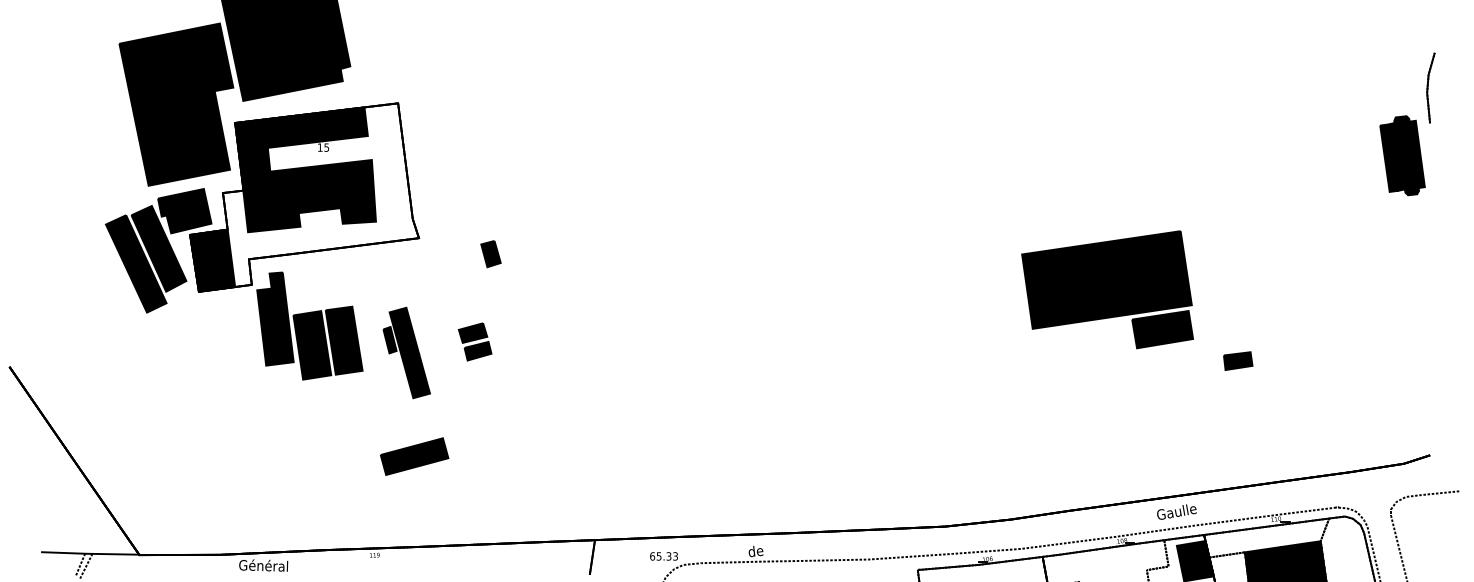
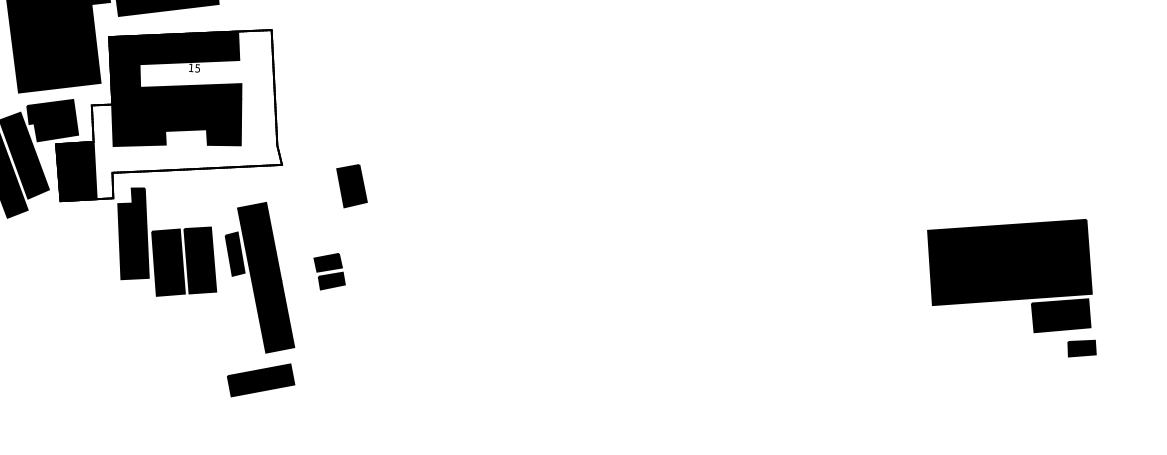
part: (490, 253) -> (351, 185), size x1.67
part: (1107, 289) -> (1009, 271), moved
part: (406, 352) -> (260, 276), size x1.67

